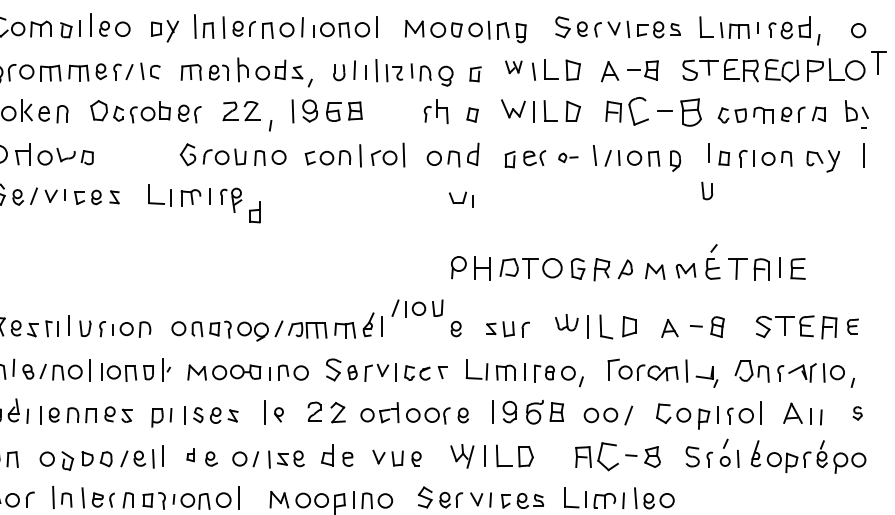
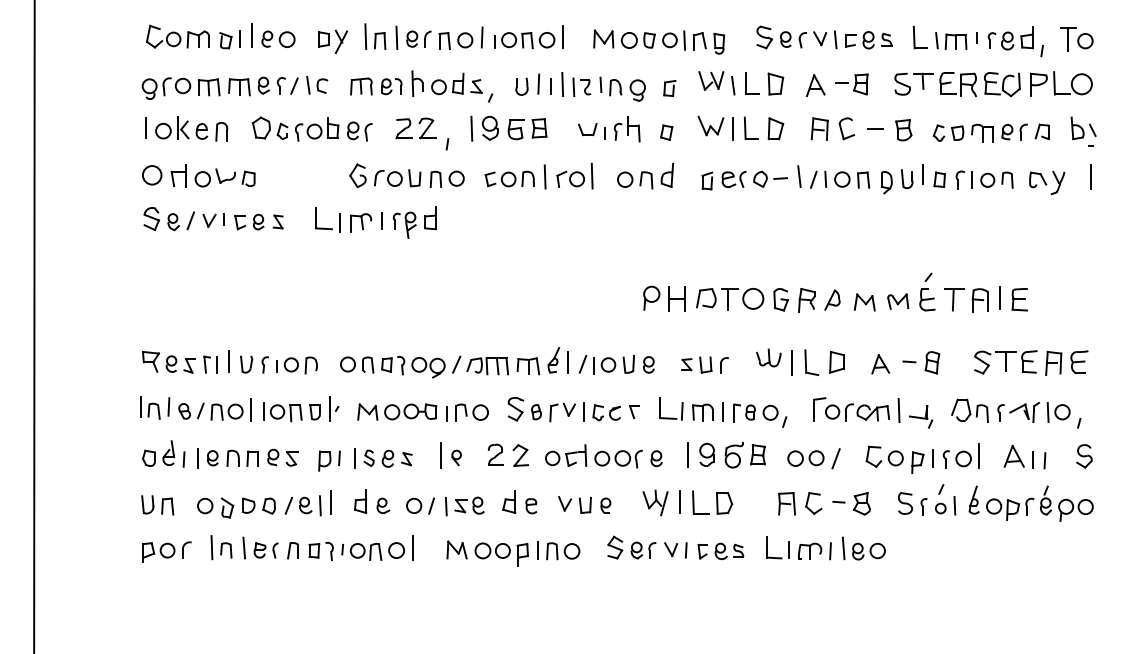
part: (878, 63) -> (1068, 39), moved
part: (513, 66) -> (711, 80), size x1.43
part: (638, 111) -> (846, 128), size x0.71
part: (690, 113) -> (903, 130), size x0.71
part: (568, 157) -> (770, 178), size x1.67
part: (707, 190) -> (907, 178), moved
part: (461, 199) -> (591, 131), moved
part: (254, 212) -> (430, 218), moved
part: (417, 308) -> (606, 364), moved
part: (853, 325) -> (1079, 361), size x1.43
part: (857, 413) -> (1084, 456), size x1.67
part: (190, 454) -> (360, 501), size x1.67
part: (607, 456) -> (813, 503), size x0.71

